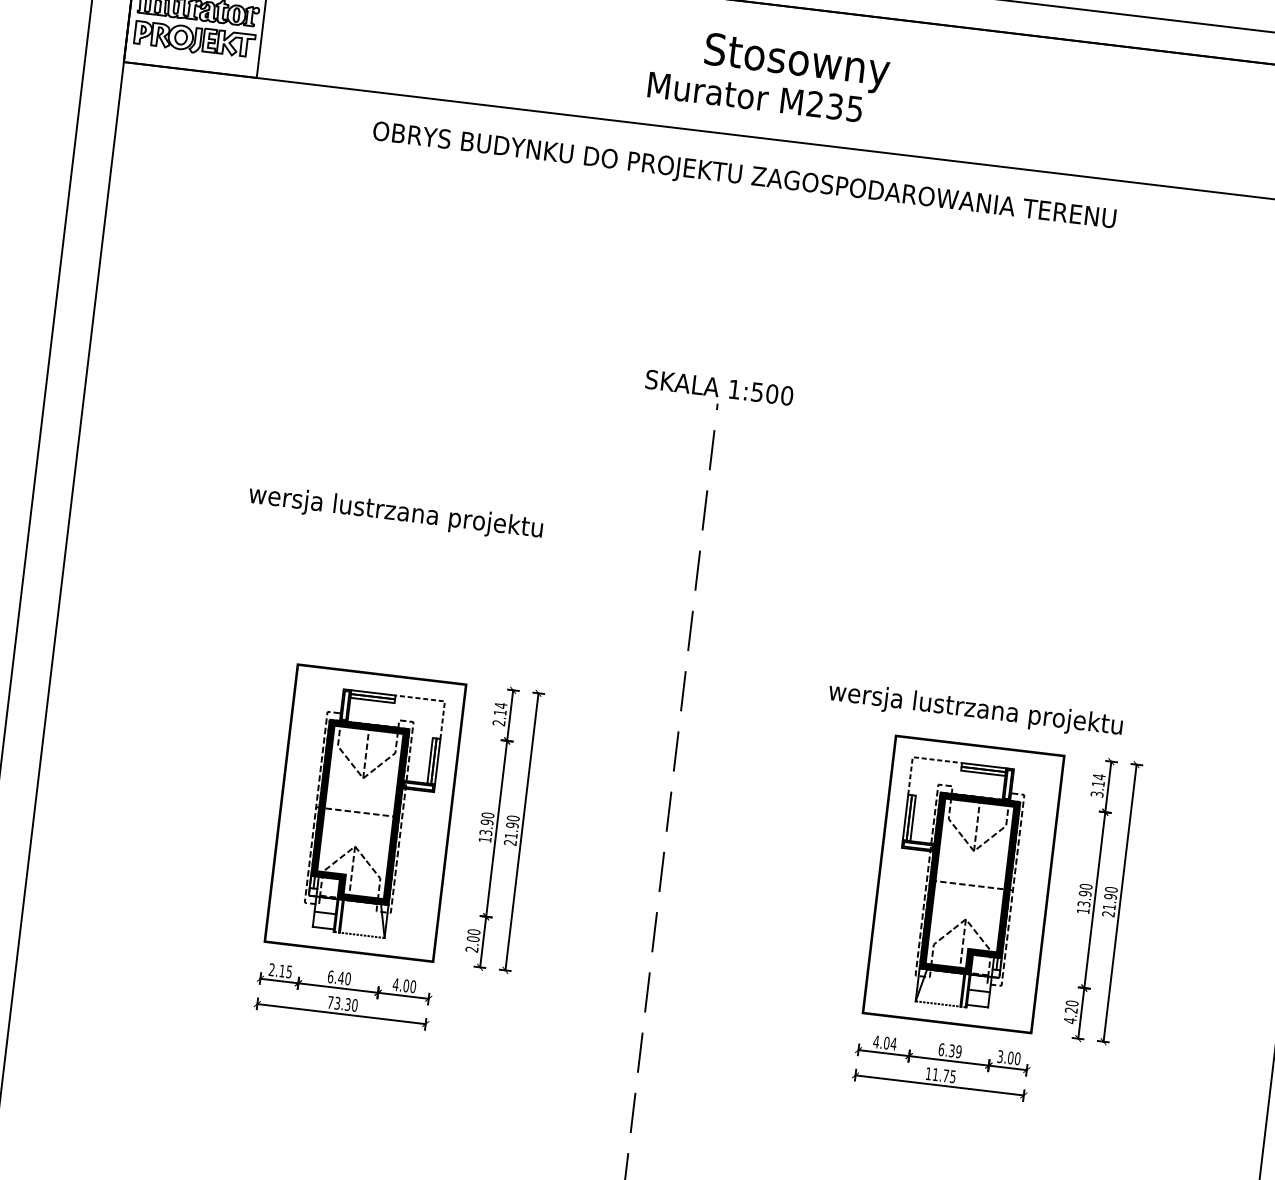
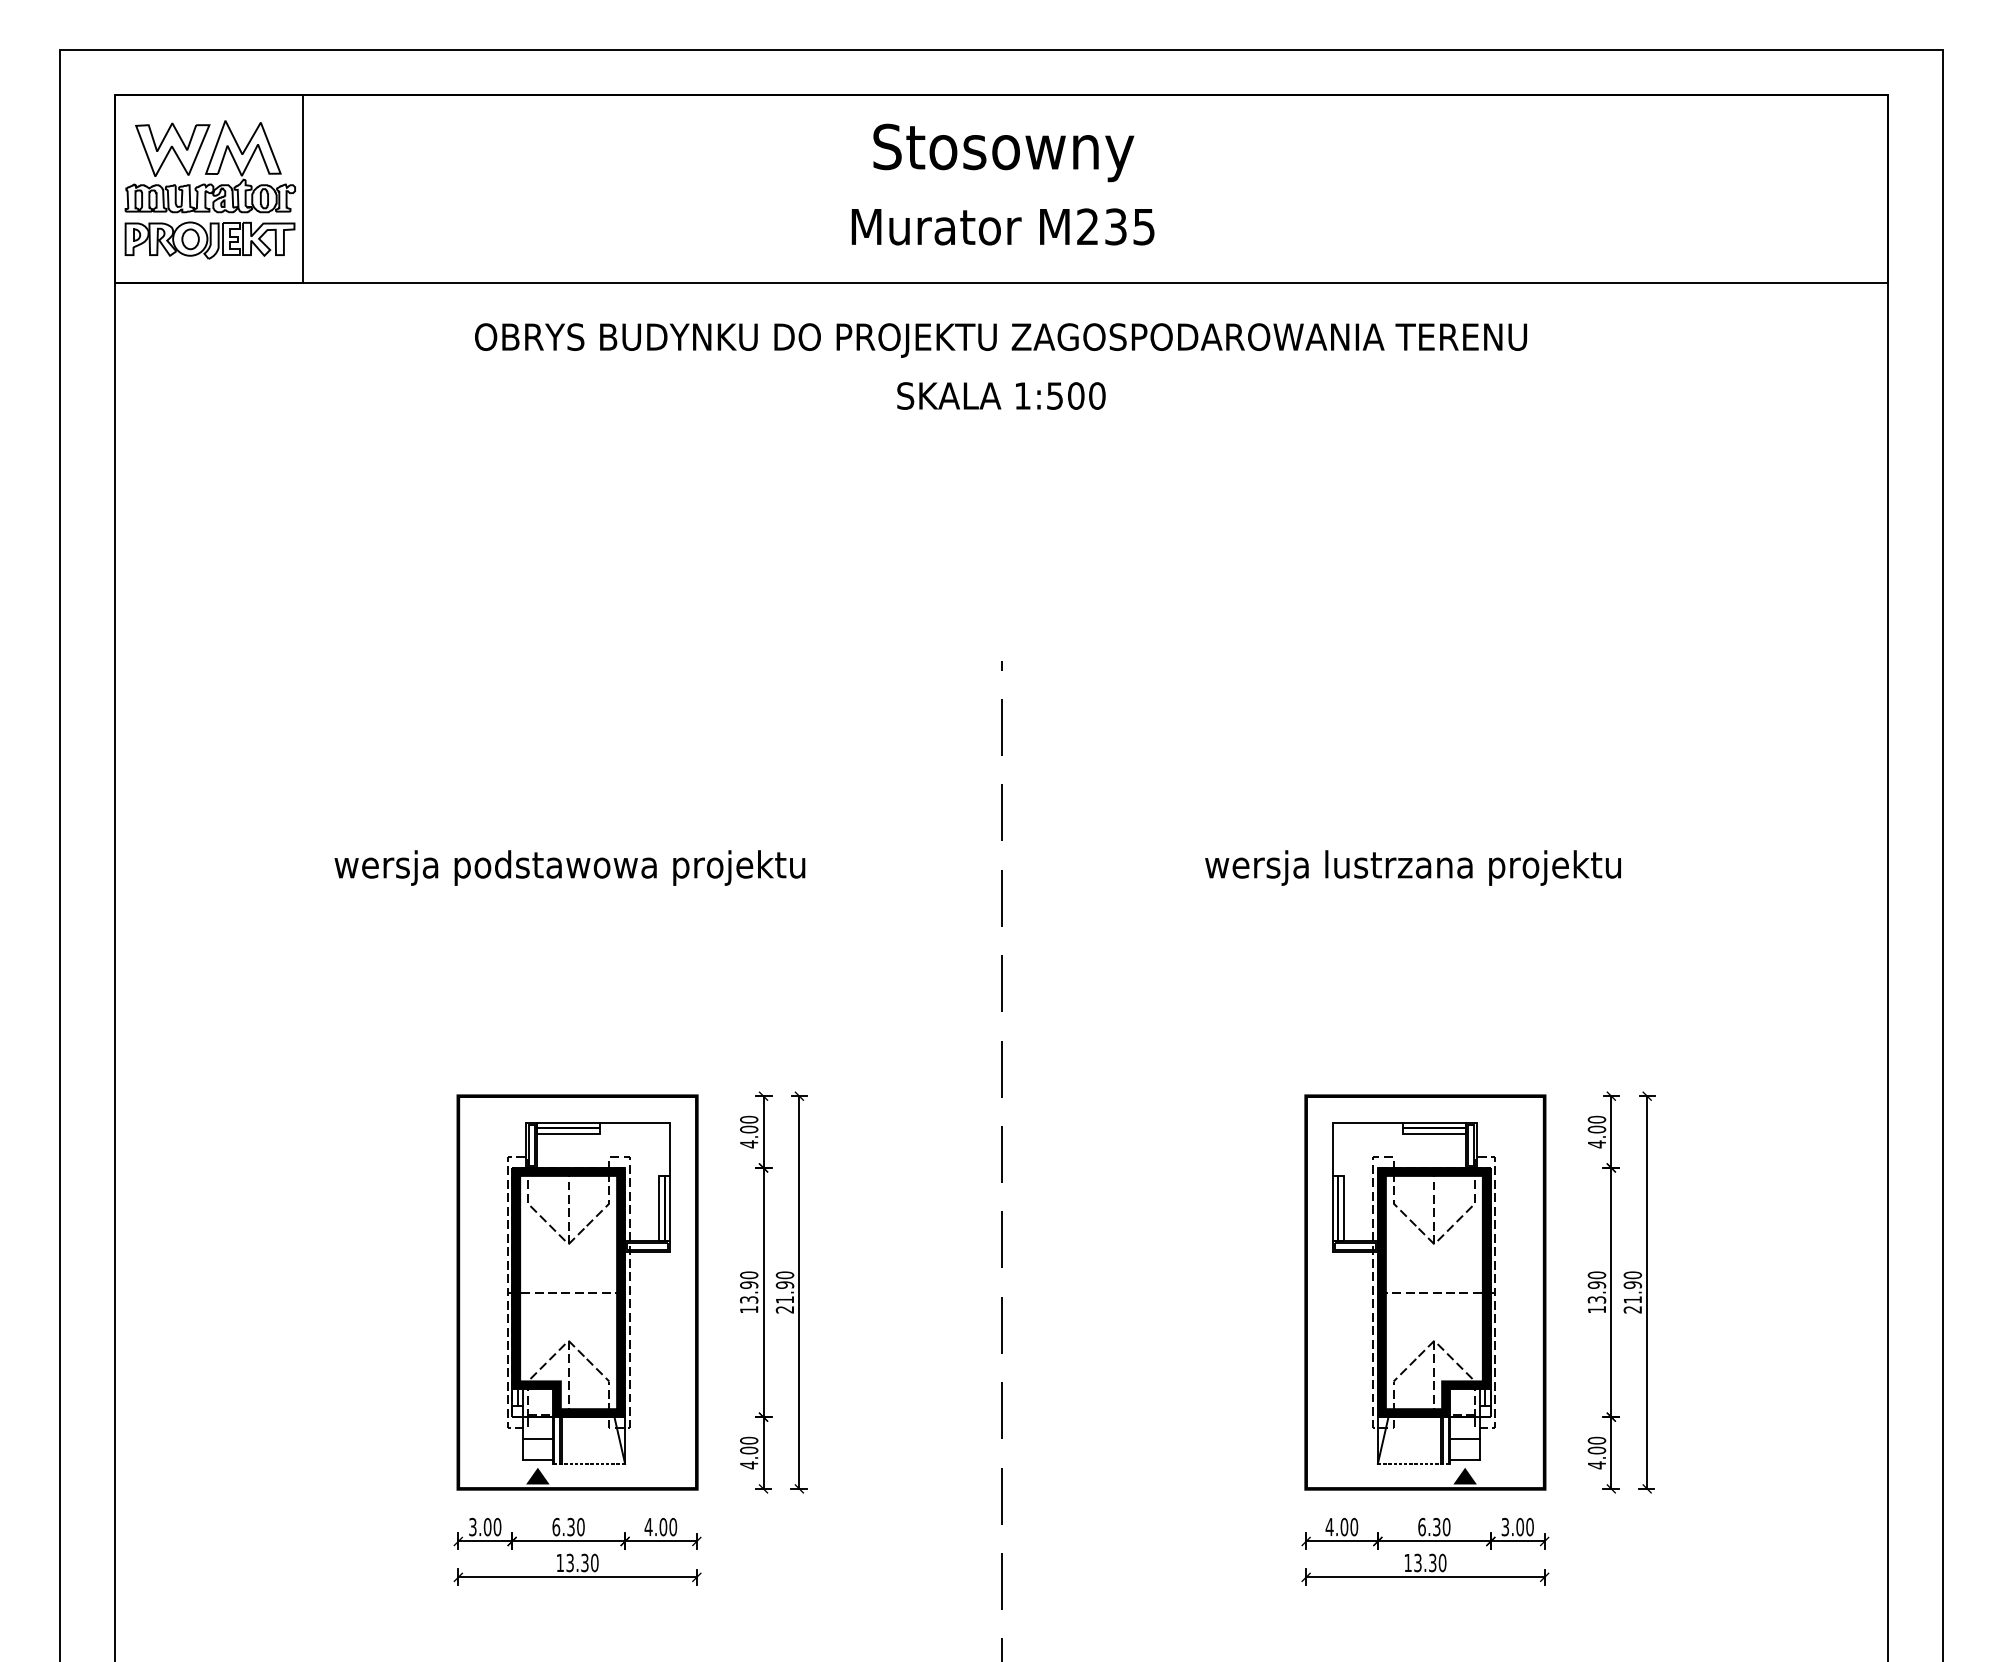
text: (796, 63) -> (1003, 152), moved
text: (719, 387) -> (1001, 395), moved
text: (395, 512) -> (569, 867), wersja lustrzana projektu -> wersja podstawowa projektu
line: (438, 700) -> (661, 1123), dashed -> solid
text: (975, 709) -> (1412, 867), moved
text: (500, 714) -> (749, 1131), 2.14 -> 4.00
line: (918, 758) -> (1341, 1123), dashed -> solid
text: (1097, 785) -> (1596, 1131), 3.14 -> 4.00
fill: (321, 938) -> (537, 1475), added
text: (472, 949) -> (749, 1465), 2.00 -> 4.00
text: (280, 970) -> (485, 1526), 2.15 -> 3.00
text: (341, 977) -> (571, 1526), 6.40 -> 6.30
text: (330, 1002) -> (559, 1562), 73.30 -> 13.30
text: (1071, 1010) -> (1596, 1450), 4.20 -> 4.00
fill: (975, 1016) -> (1464, 1475), added
text: (893, 1043) -> (1354, 1526), 4.04 -> 4.00
text: (958, 1052) -> (1446, 1527), 6.39 -> 6.30
text: (944, 1075) -> (1430, 1562), 11.75 -> 13.30

